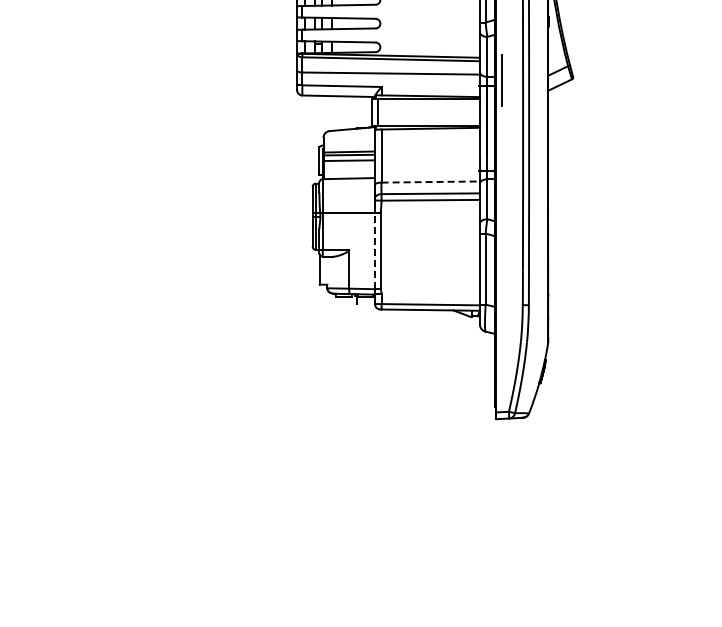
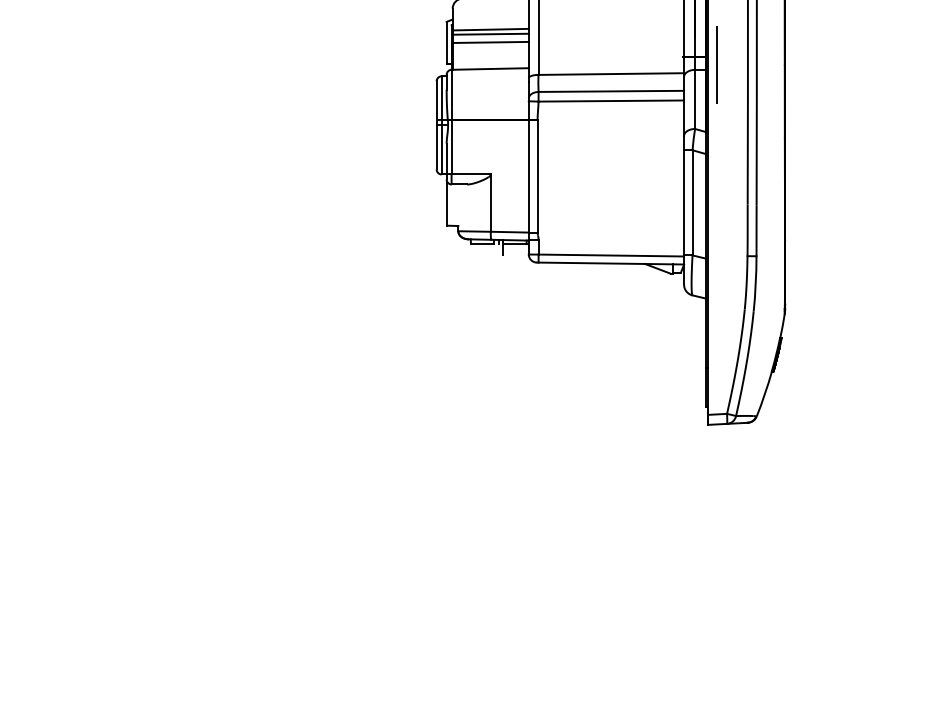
line: (502, 175) -> (717, 64), added
line: (431, 182) -> (612, 74), dashed -> solid
line: (374, 251) -> (528, 176), dashed -> solid

